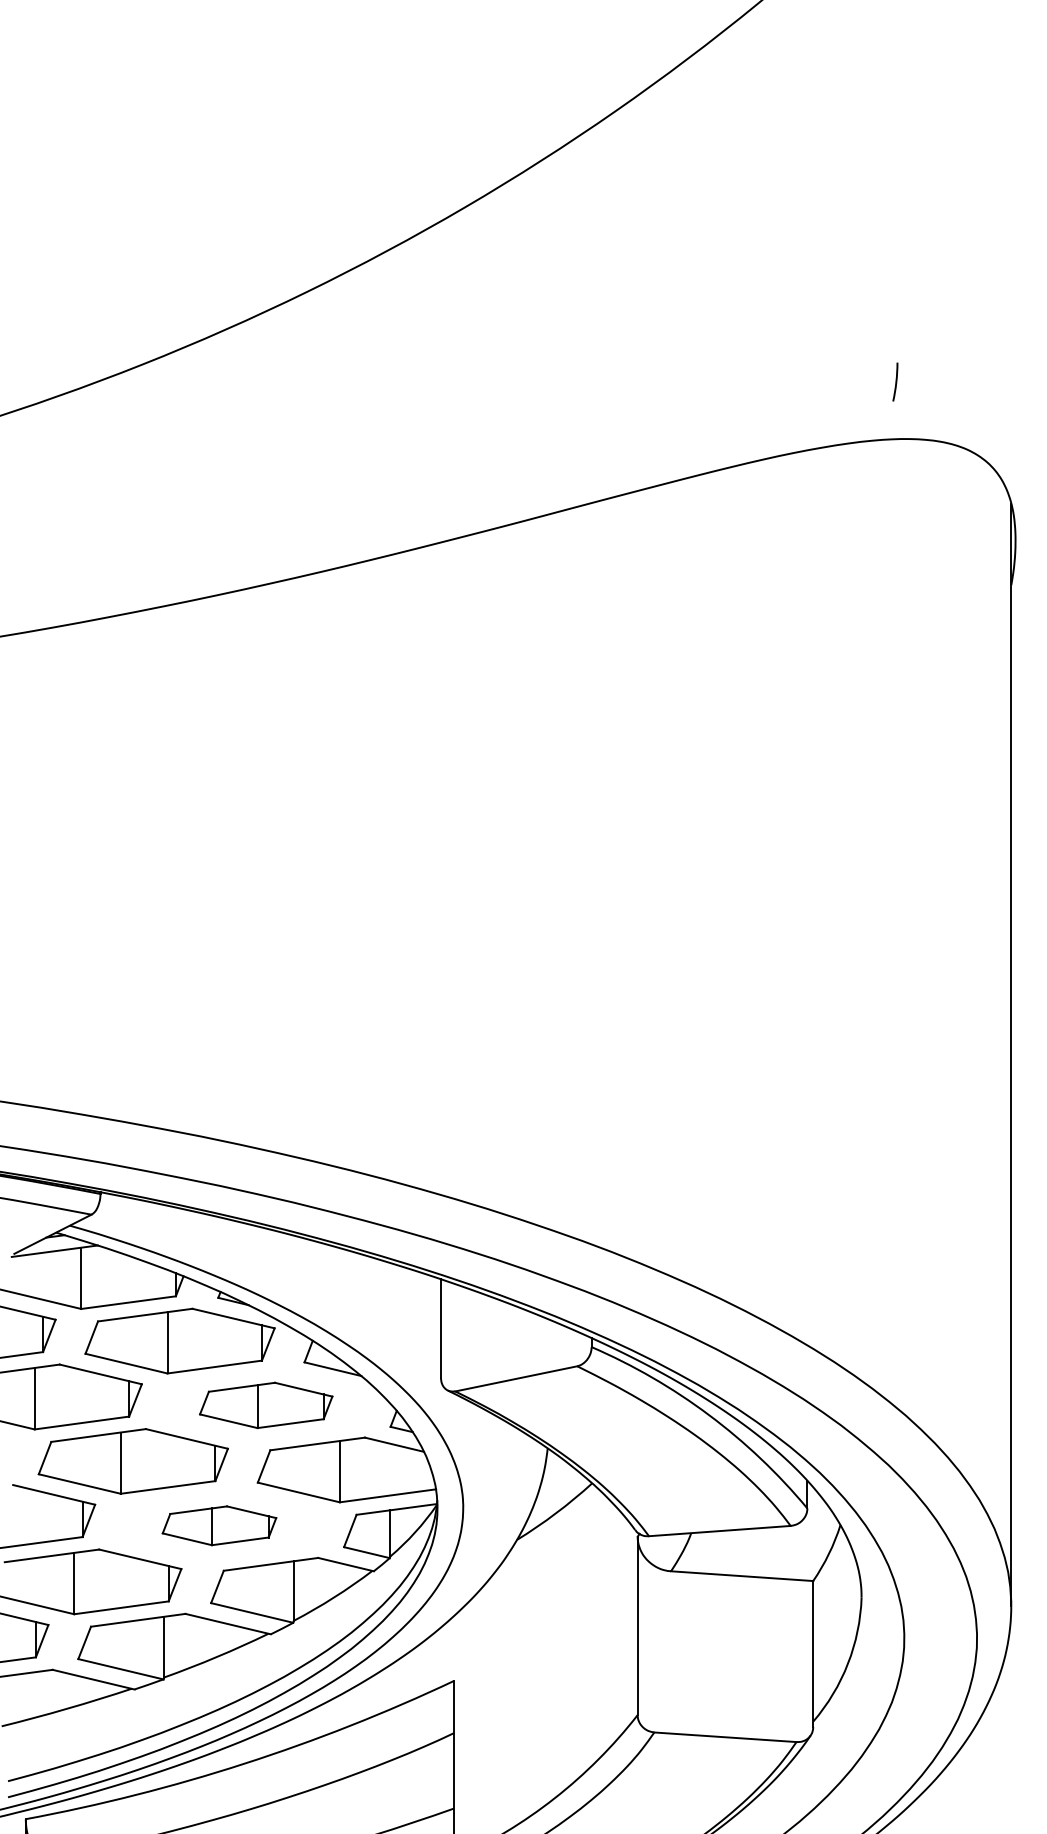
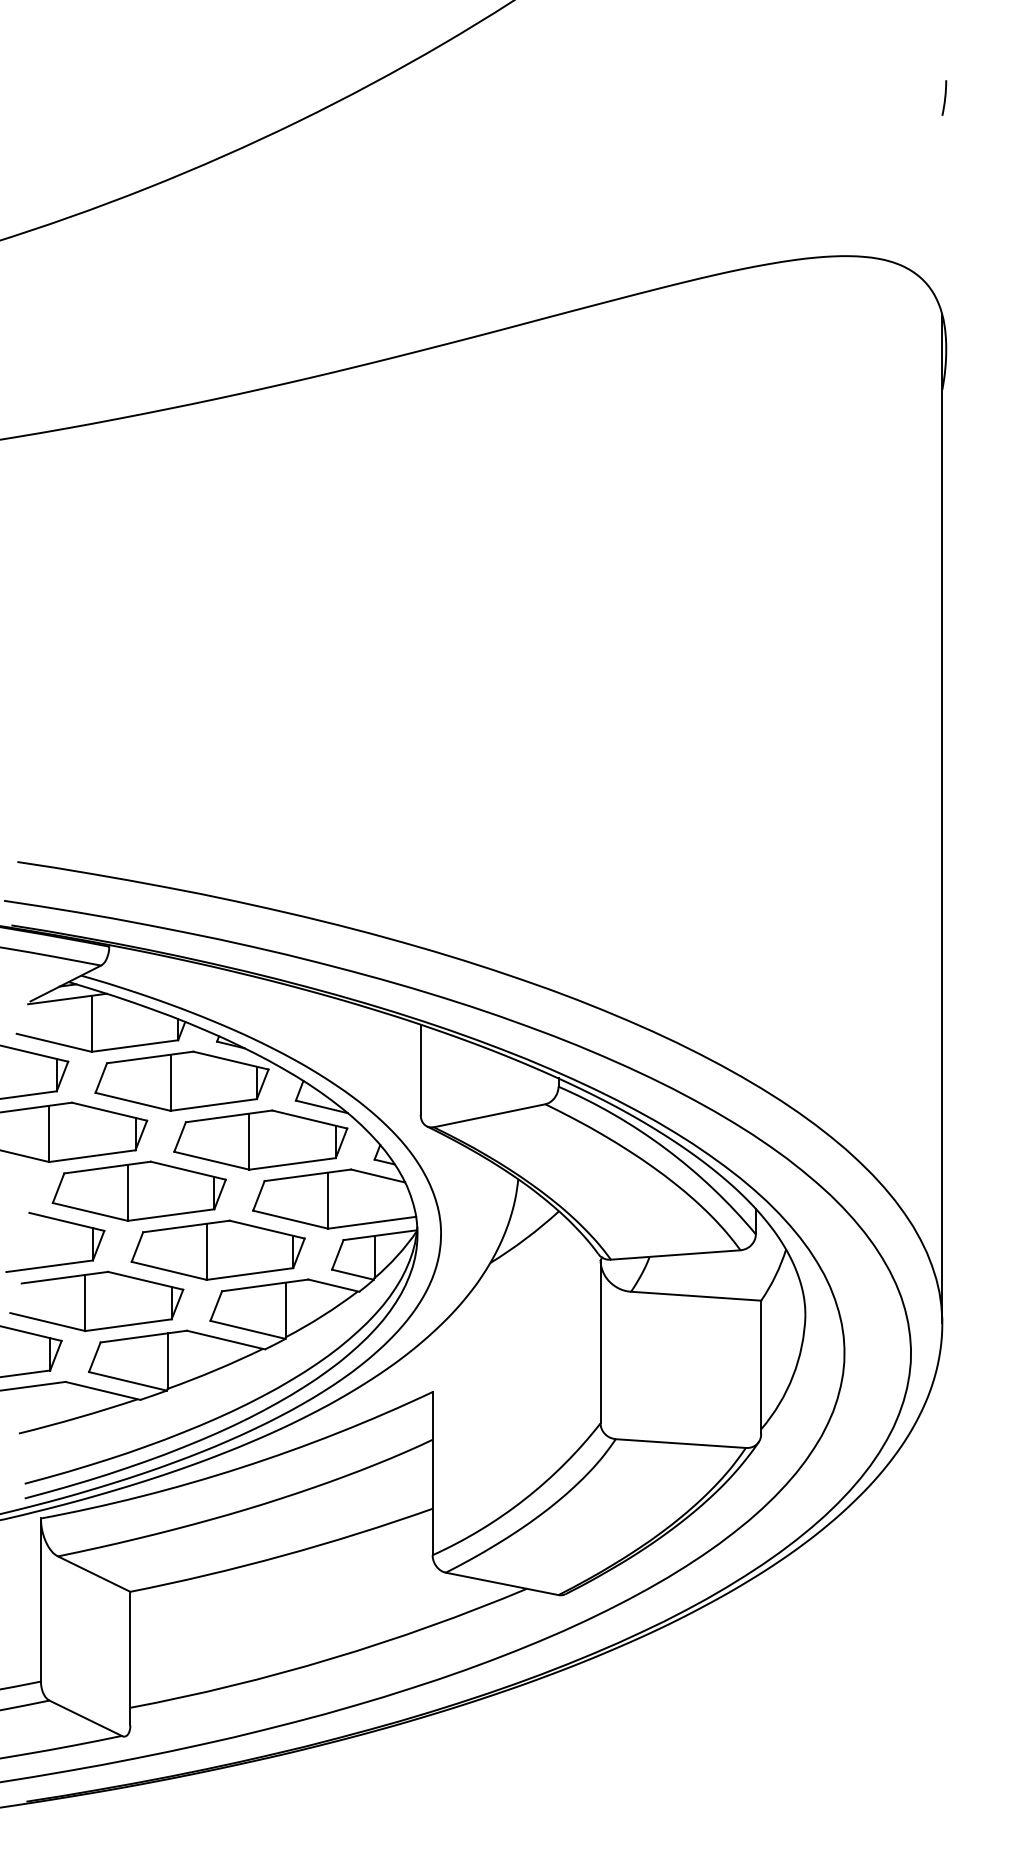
line: (895, 381) -> (944, 97), moved
part: (265, 1404) -> (260, 1139), size x1.43
part: (218, 1525) -> (217, 1249), size x1.67

